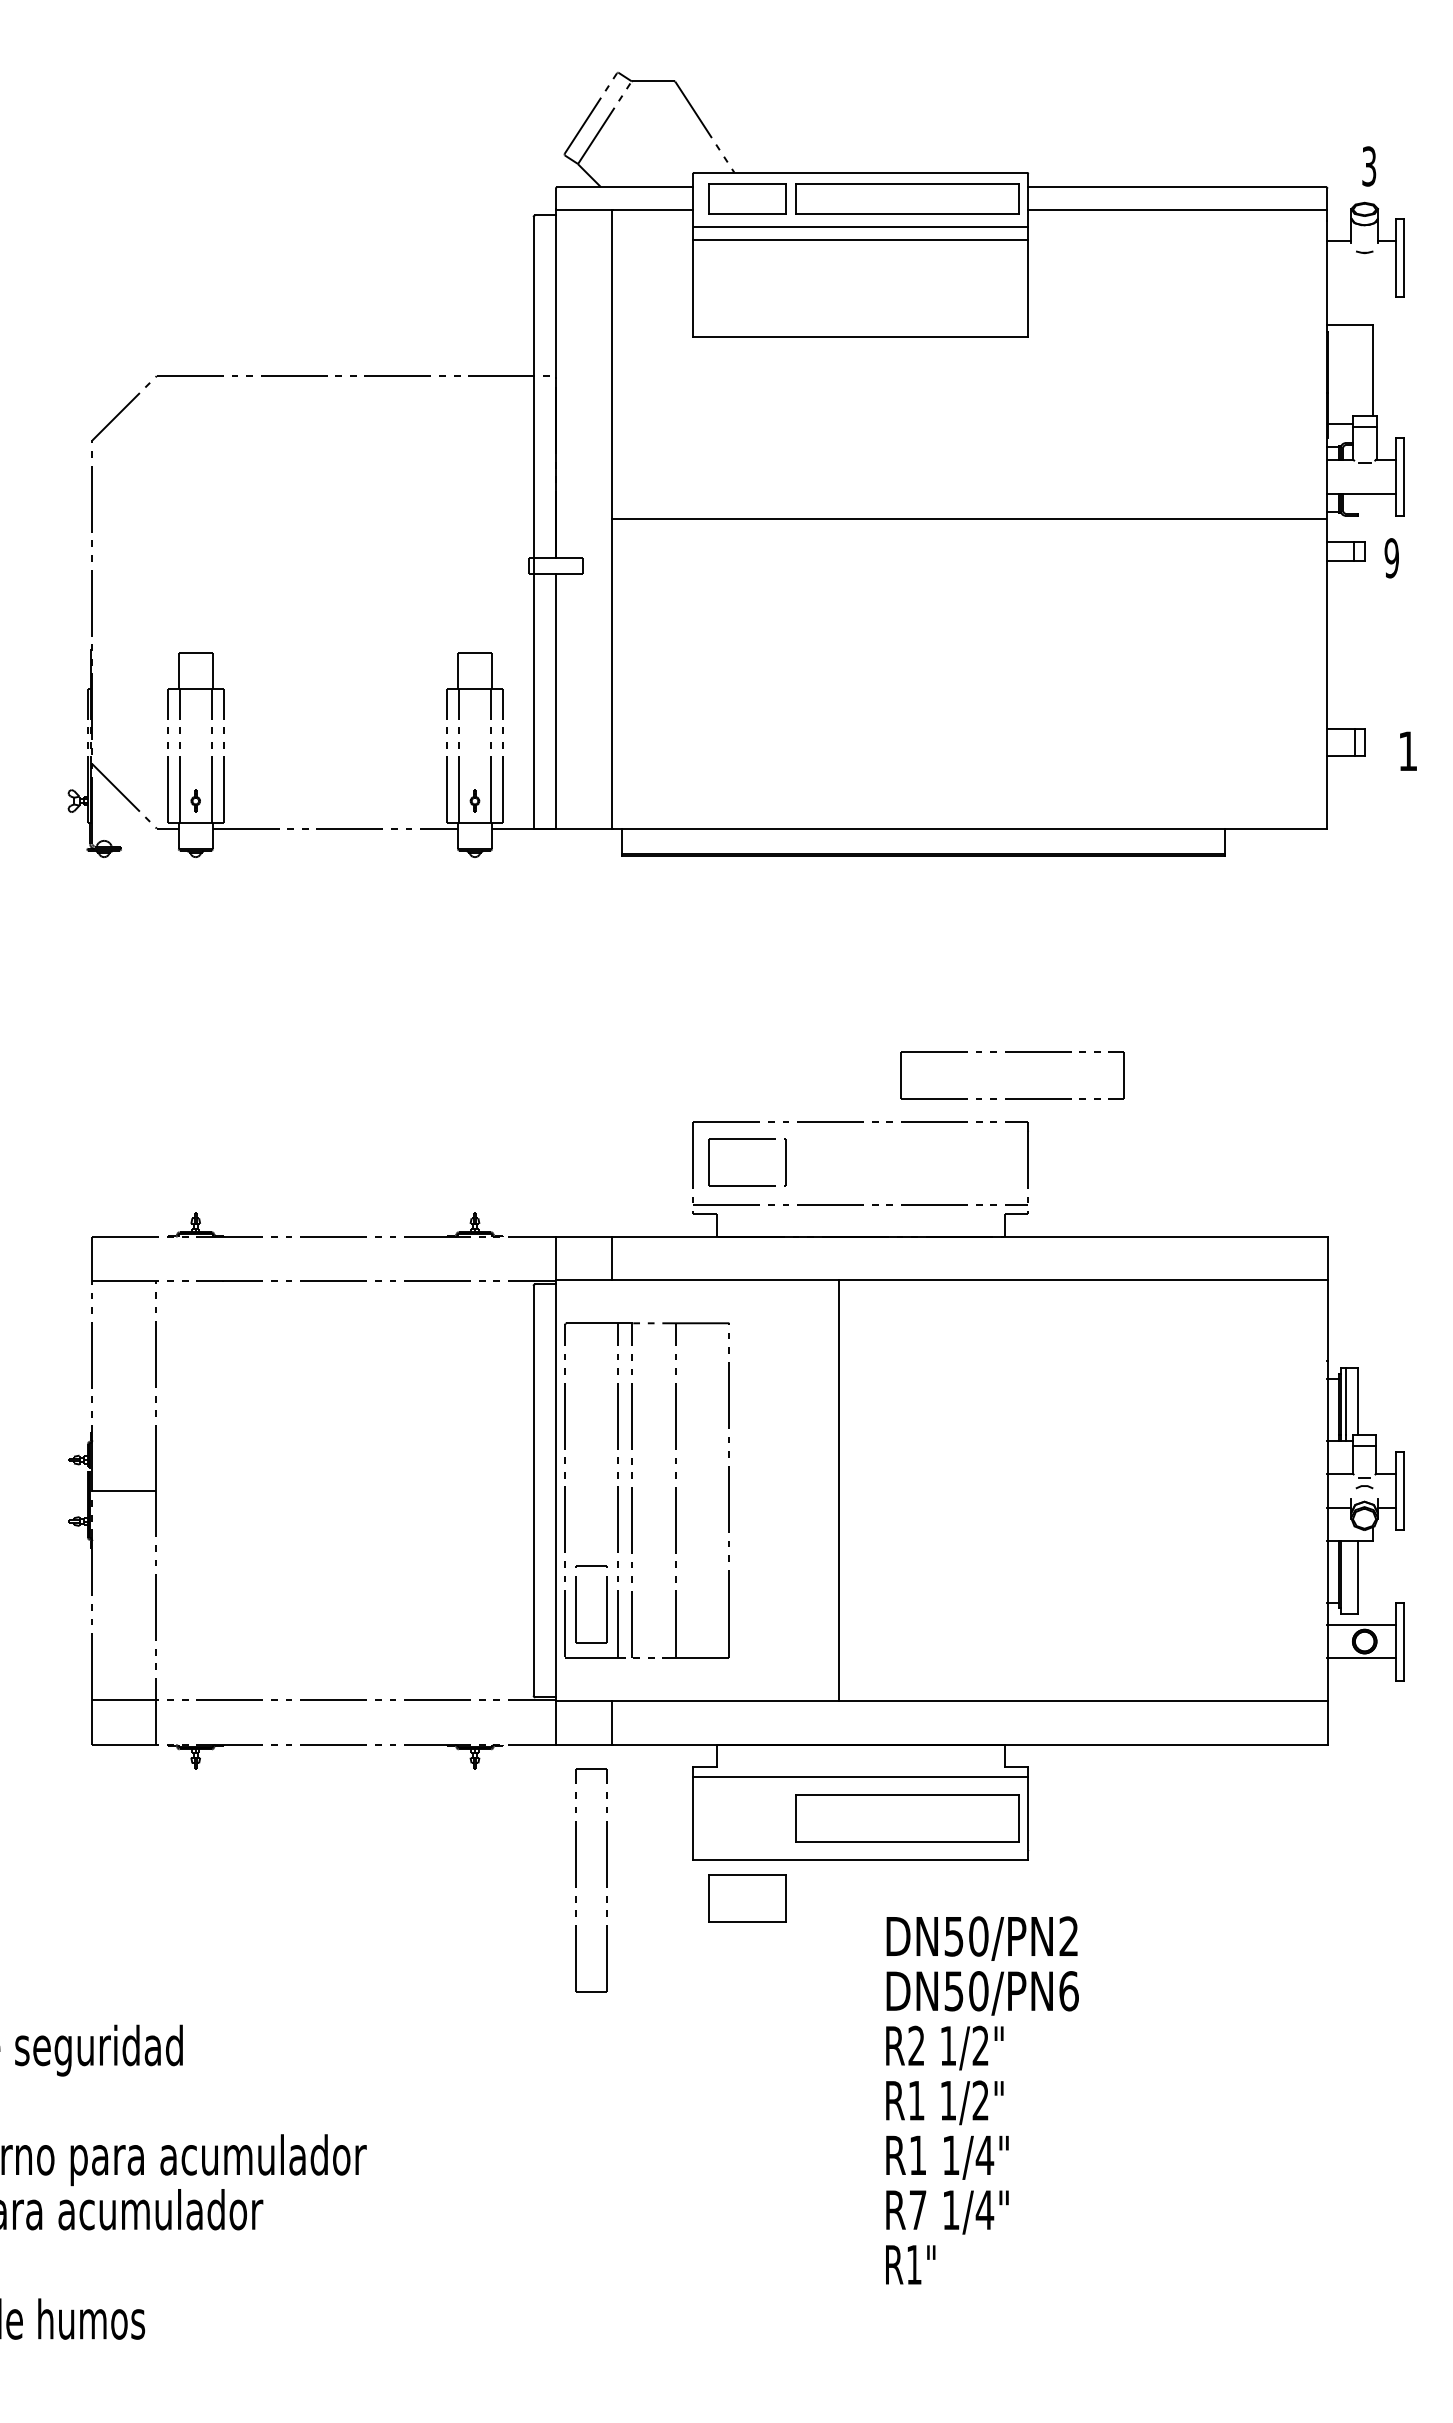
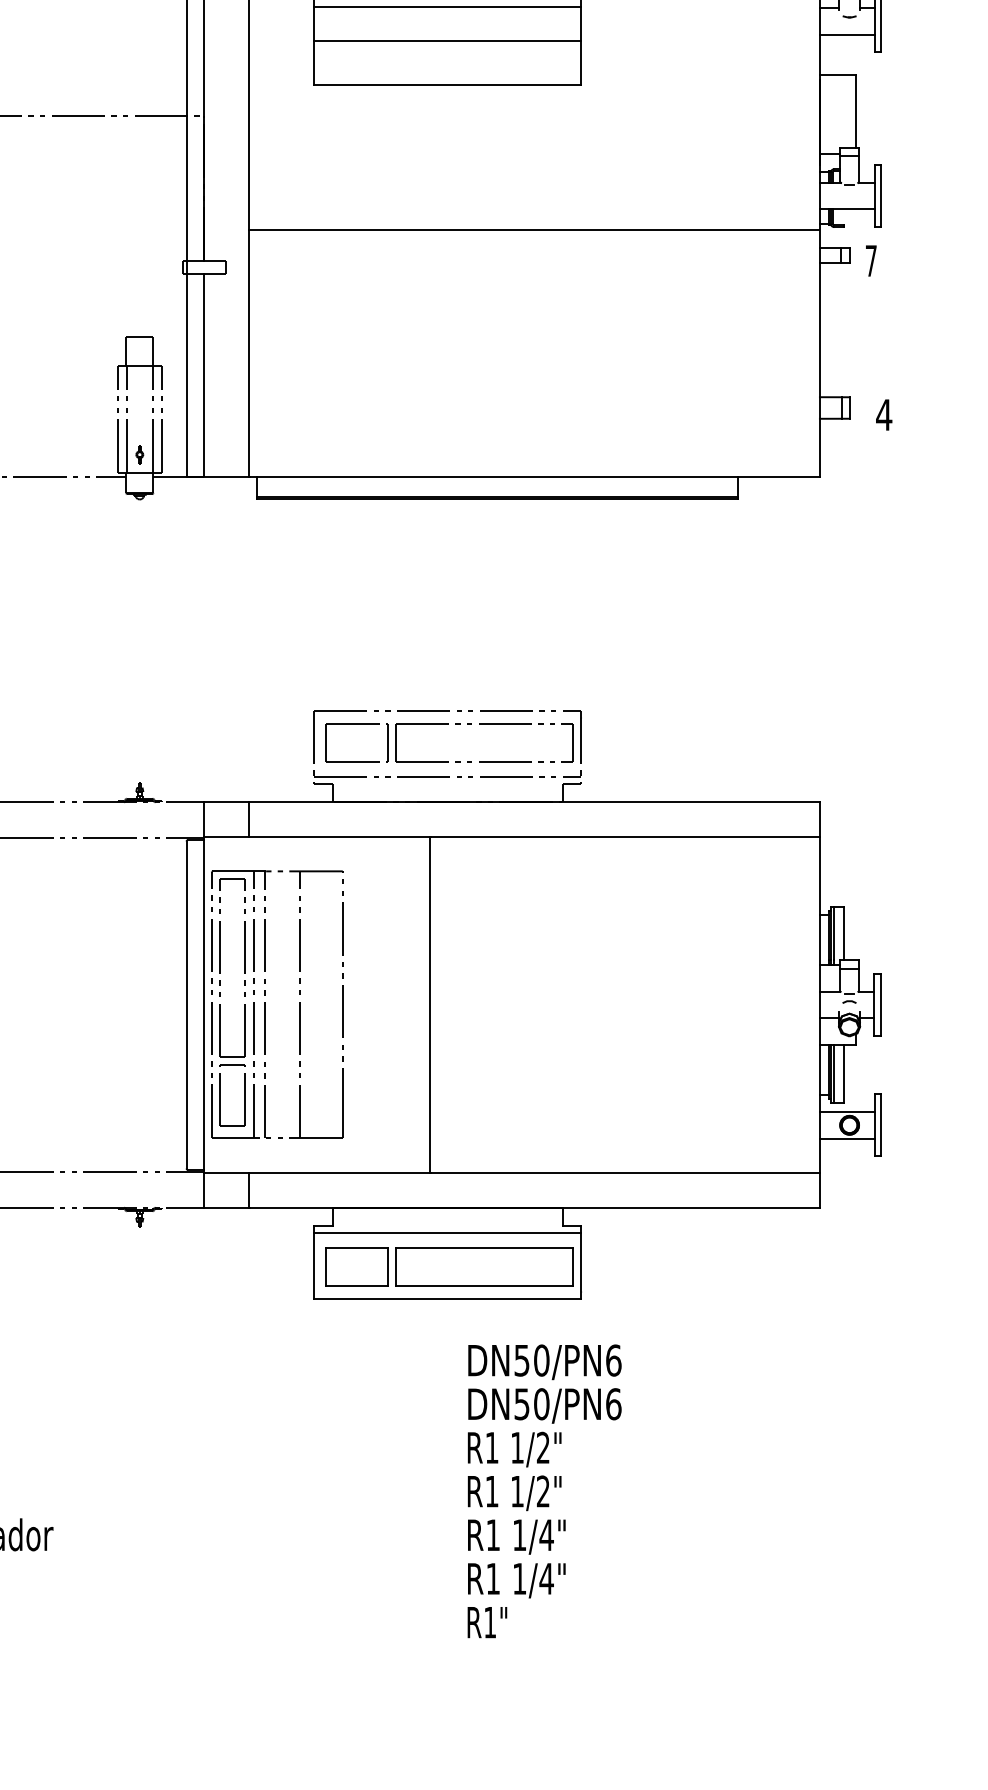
line: (1361, 274) -> (847, 34), added
line: (860, 282) -> (447, 41), added
text: (1391, 558) -> (871, 261), 9 -> 7
text: (1407, 750) -> (883, 414), 1 -> 4
part: (1012, 1052) -> (484, 724), moved
line: (1345, 1576) -> (834, 1073), added
part: (576, 1880) -> (220, 968), moved
part: (747, 1898) -> (357, 1266), moved
text: (1068, 1936) -> (613, 1360), DN50/PN2 -> DN50/PN6
text: (916, 2045) -> (492, 1447), R2 -> R1
text: (918, 2209) -> (493, 1578), R7 -> R1

